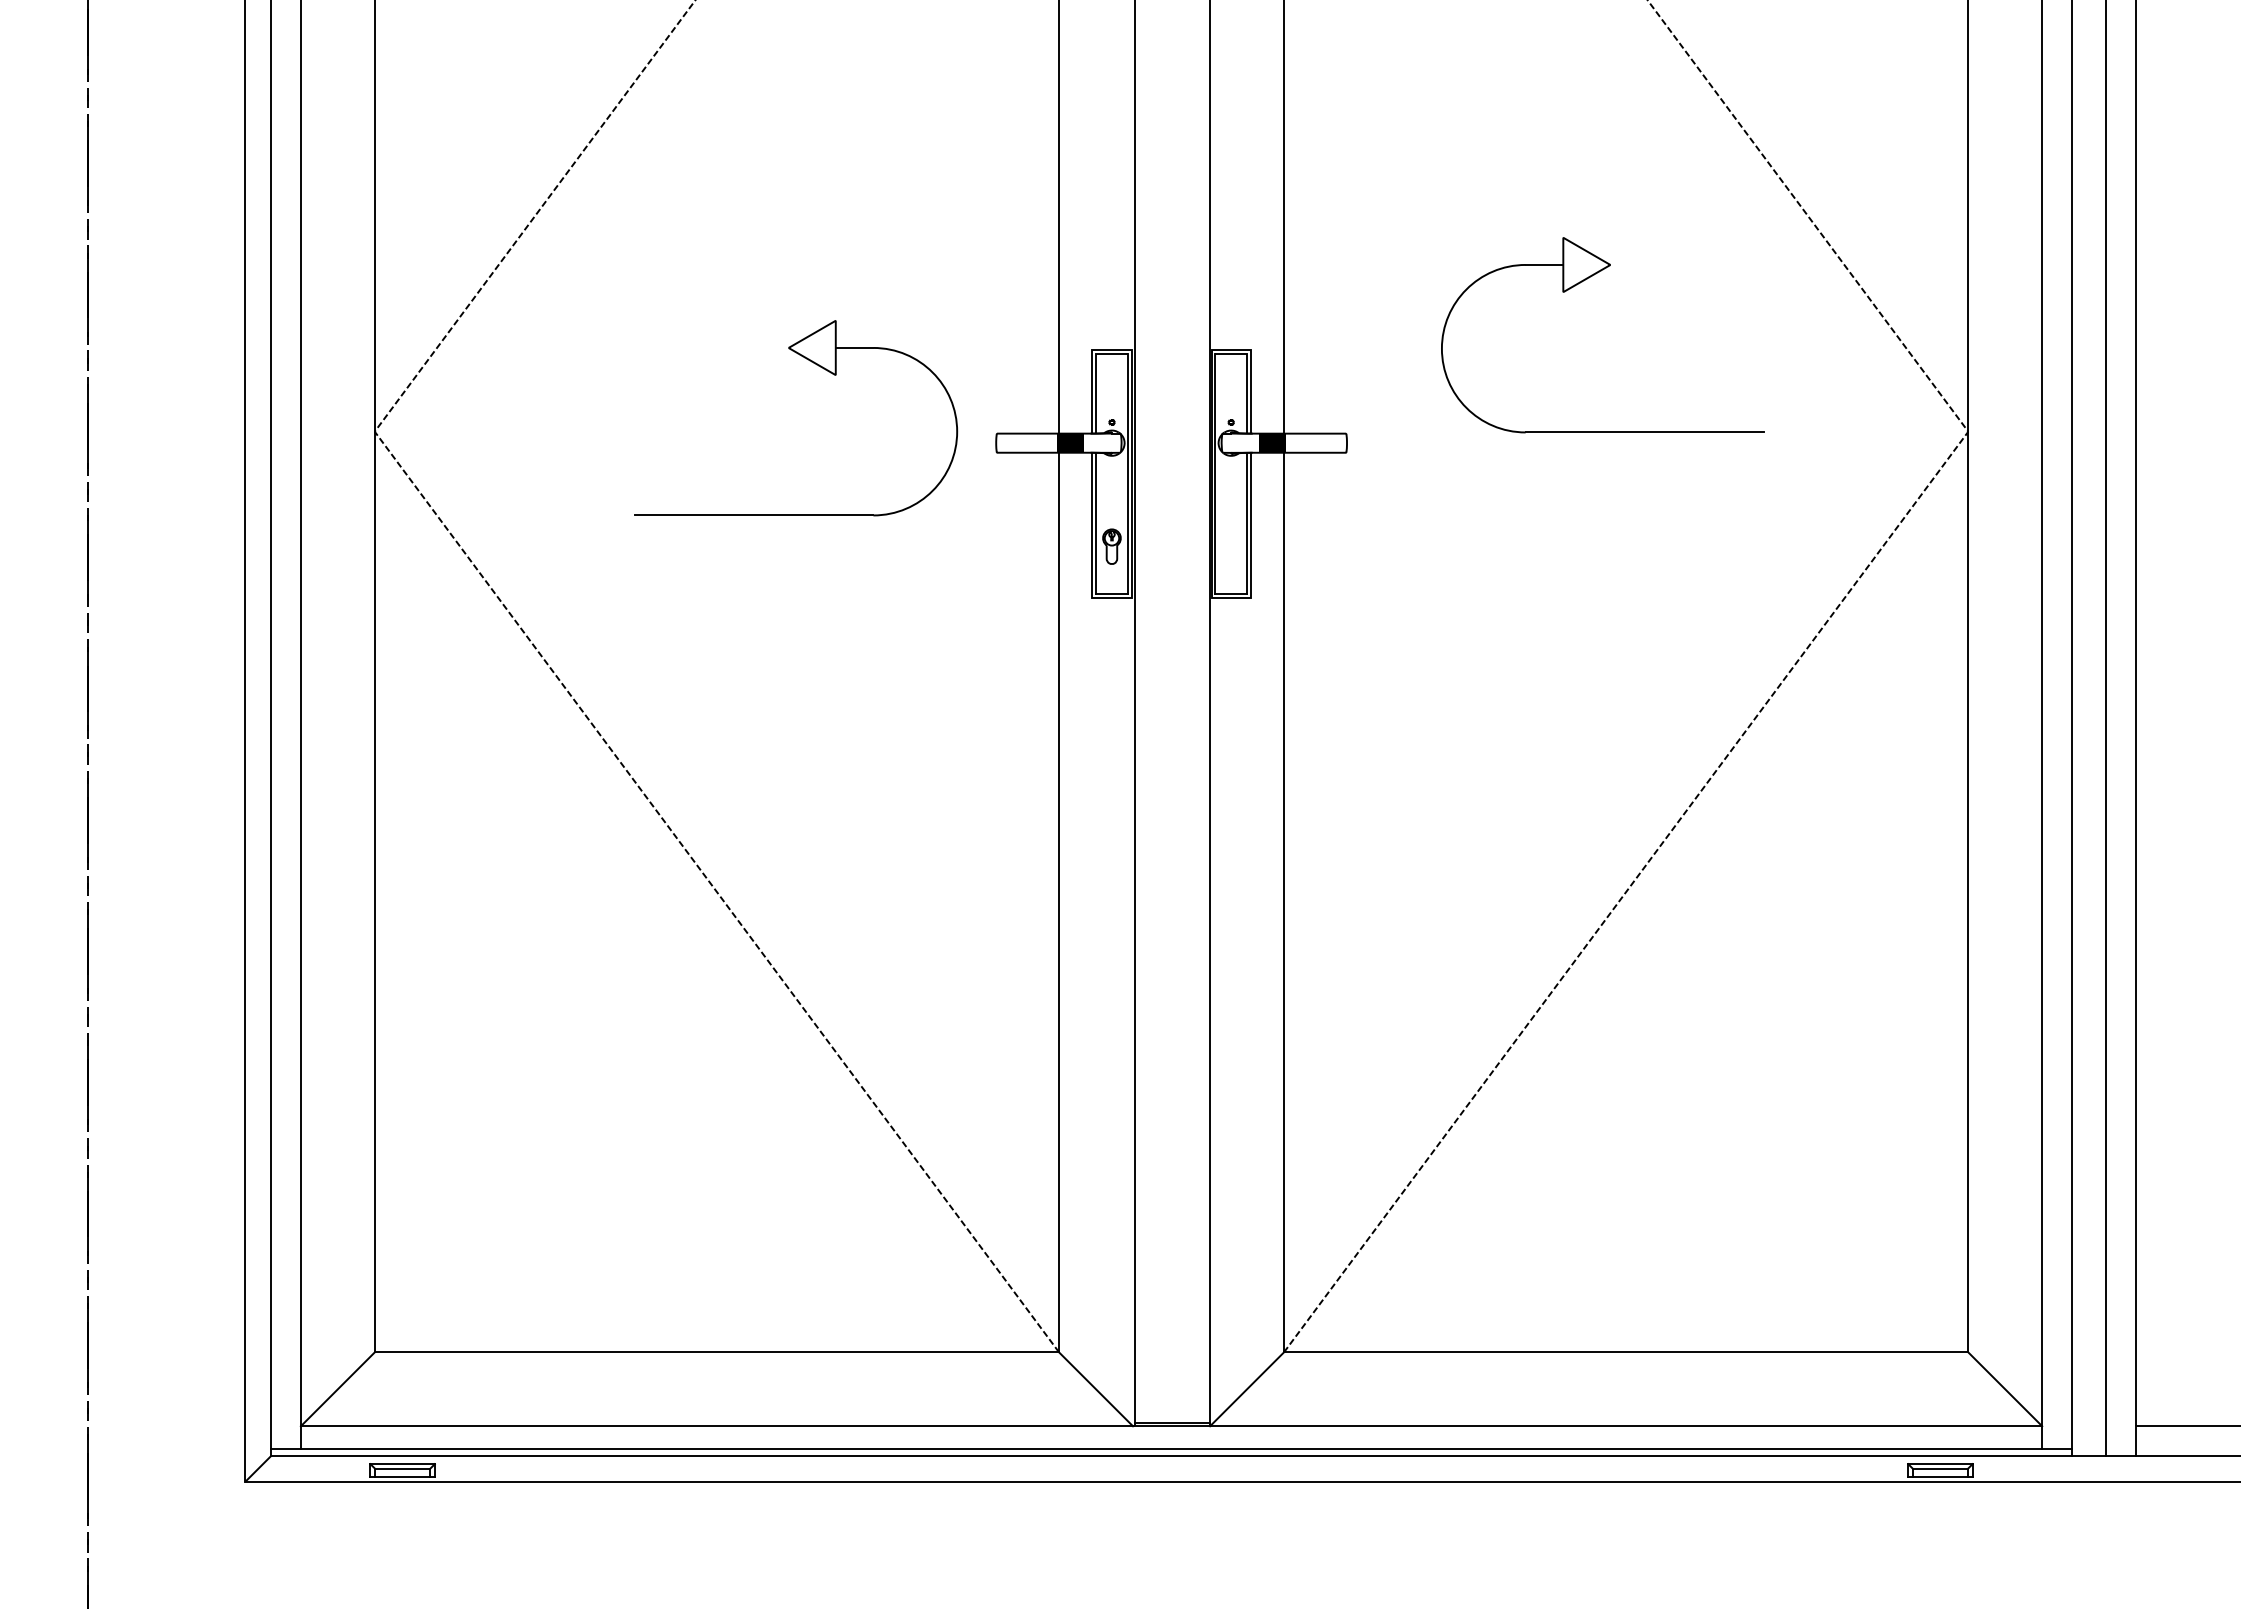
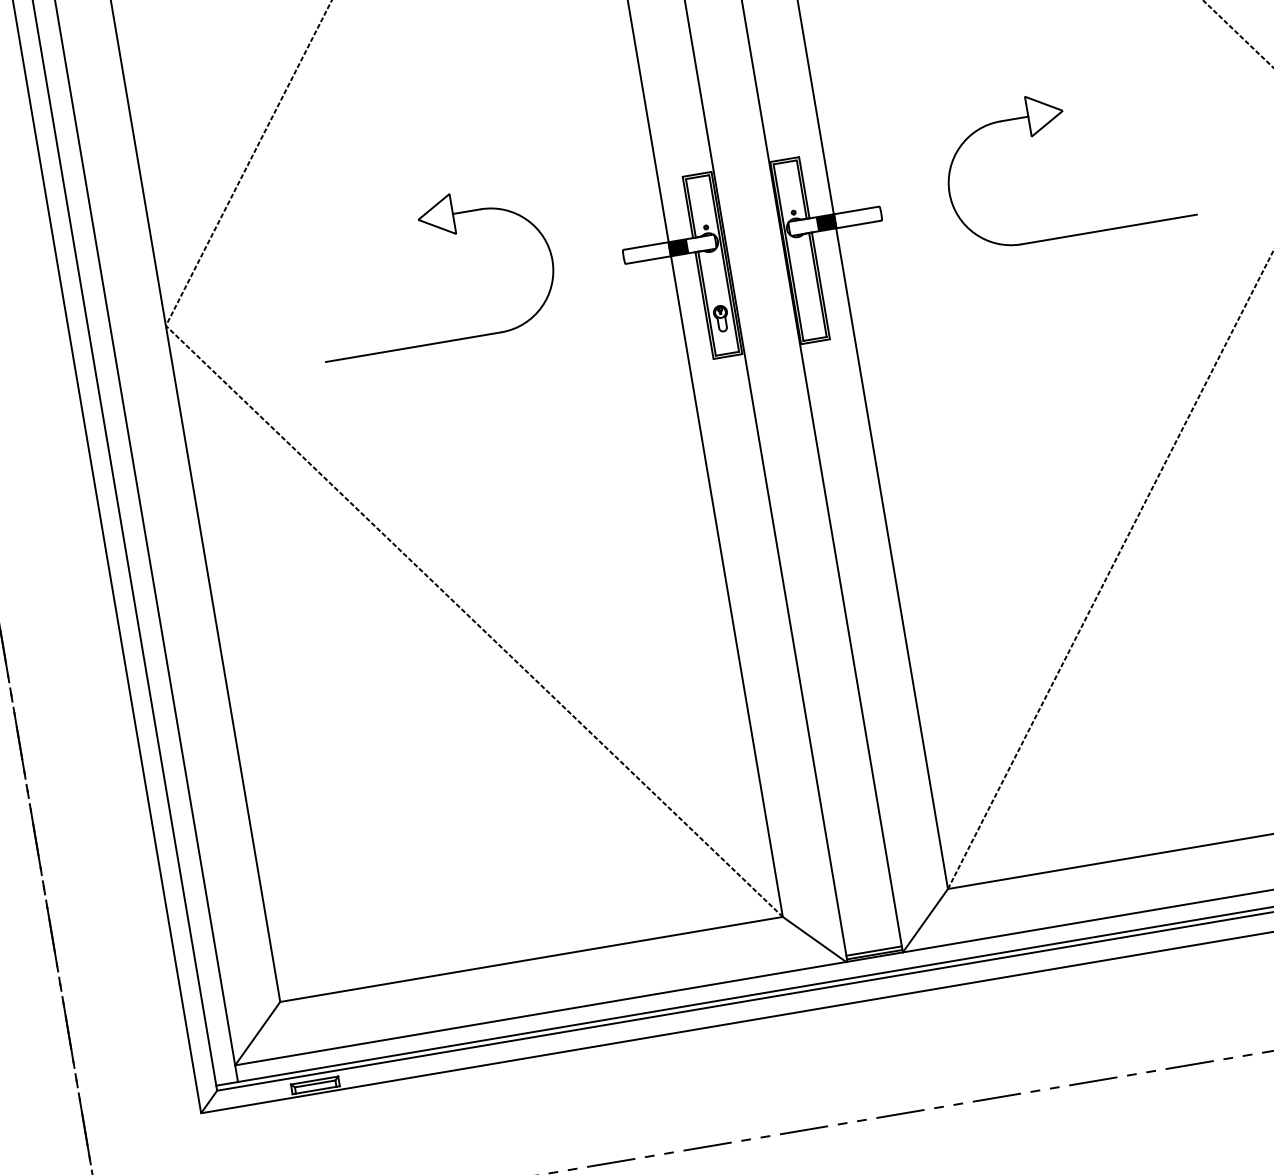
part: (1577, 285) -> (1041, 130), moved
part: (823, 369) -> (446, 231), moved
line: (1172, 1418) -> (874, 951), added

